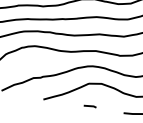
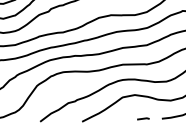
line: (90, 105) -> (143, 118), moved

